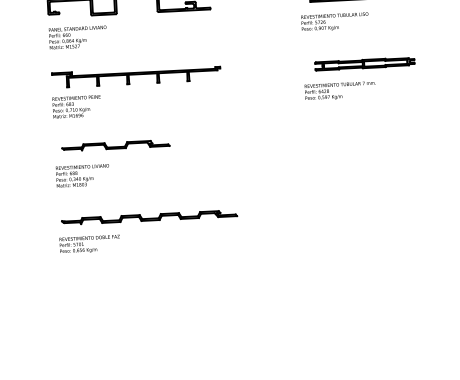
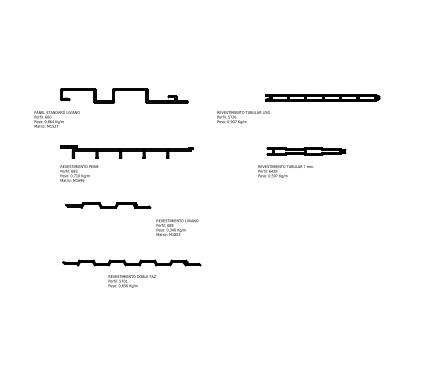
text: (334, 22) -> (243, 117), moved
text: (77, 37) -> (56, 119), moved
text: (82, 175) -> (177, 227), moved
text: (88, 244) -> (131, 281), moved

